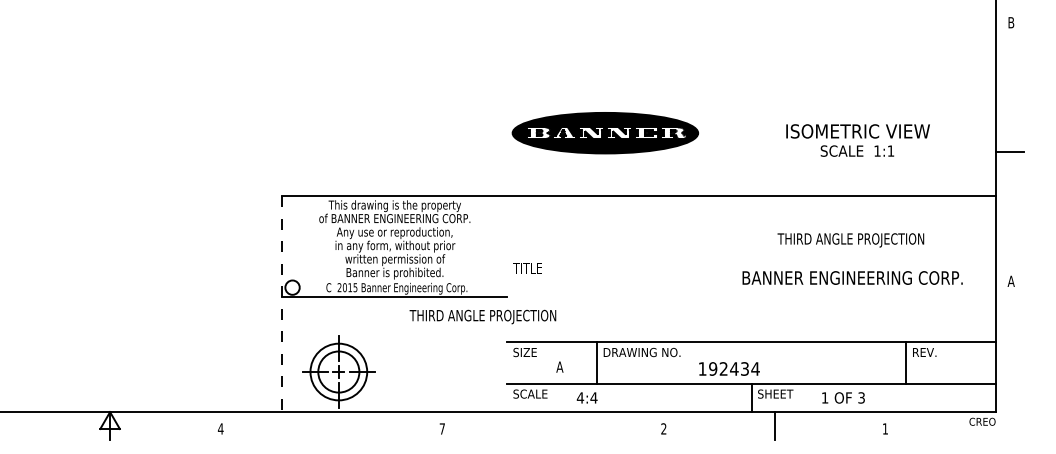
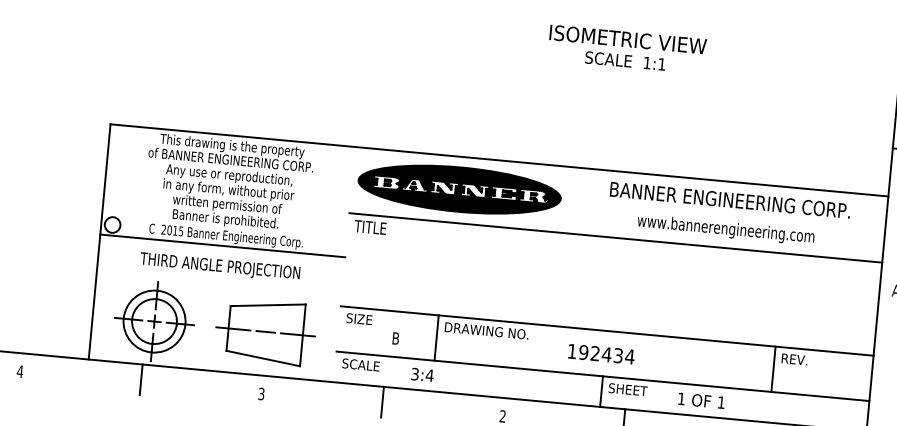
part: (605, 133) -> (459, 190), moved
text: (857, 140) -> (626, 49), moved
text: (851, 239) -> (726, 229), THIRD ANGLE PROJECTION -> www.bannerengineering.com
line: (751, 256) -> (615, 237), added
text: (852, 277) -> (730, 199), moved
line: (282, 304) -> (99, 242), dashed -> solid
text: (482, 316) -> (219, 266), moved
text: (559, 366) -> (395, 337), A -> B
text: (729, 368) -> (601, 353), moved
part: (440, 371) -> (265, 331), added
text: (580, 397) -> (415, 373), 4:4 -> 3:4
text: (861, 397) -> (721, 402), 3 -> 1
line: (331, 426) -> (141, 380), added
line: (553, 426) -> (382, 402), added
text: (441, 428) -> (260, 393), 7 -> 3

